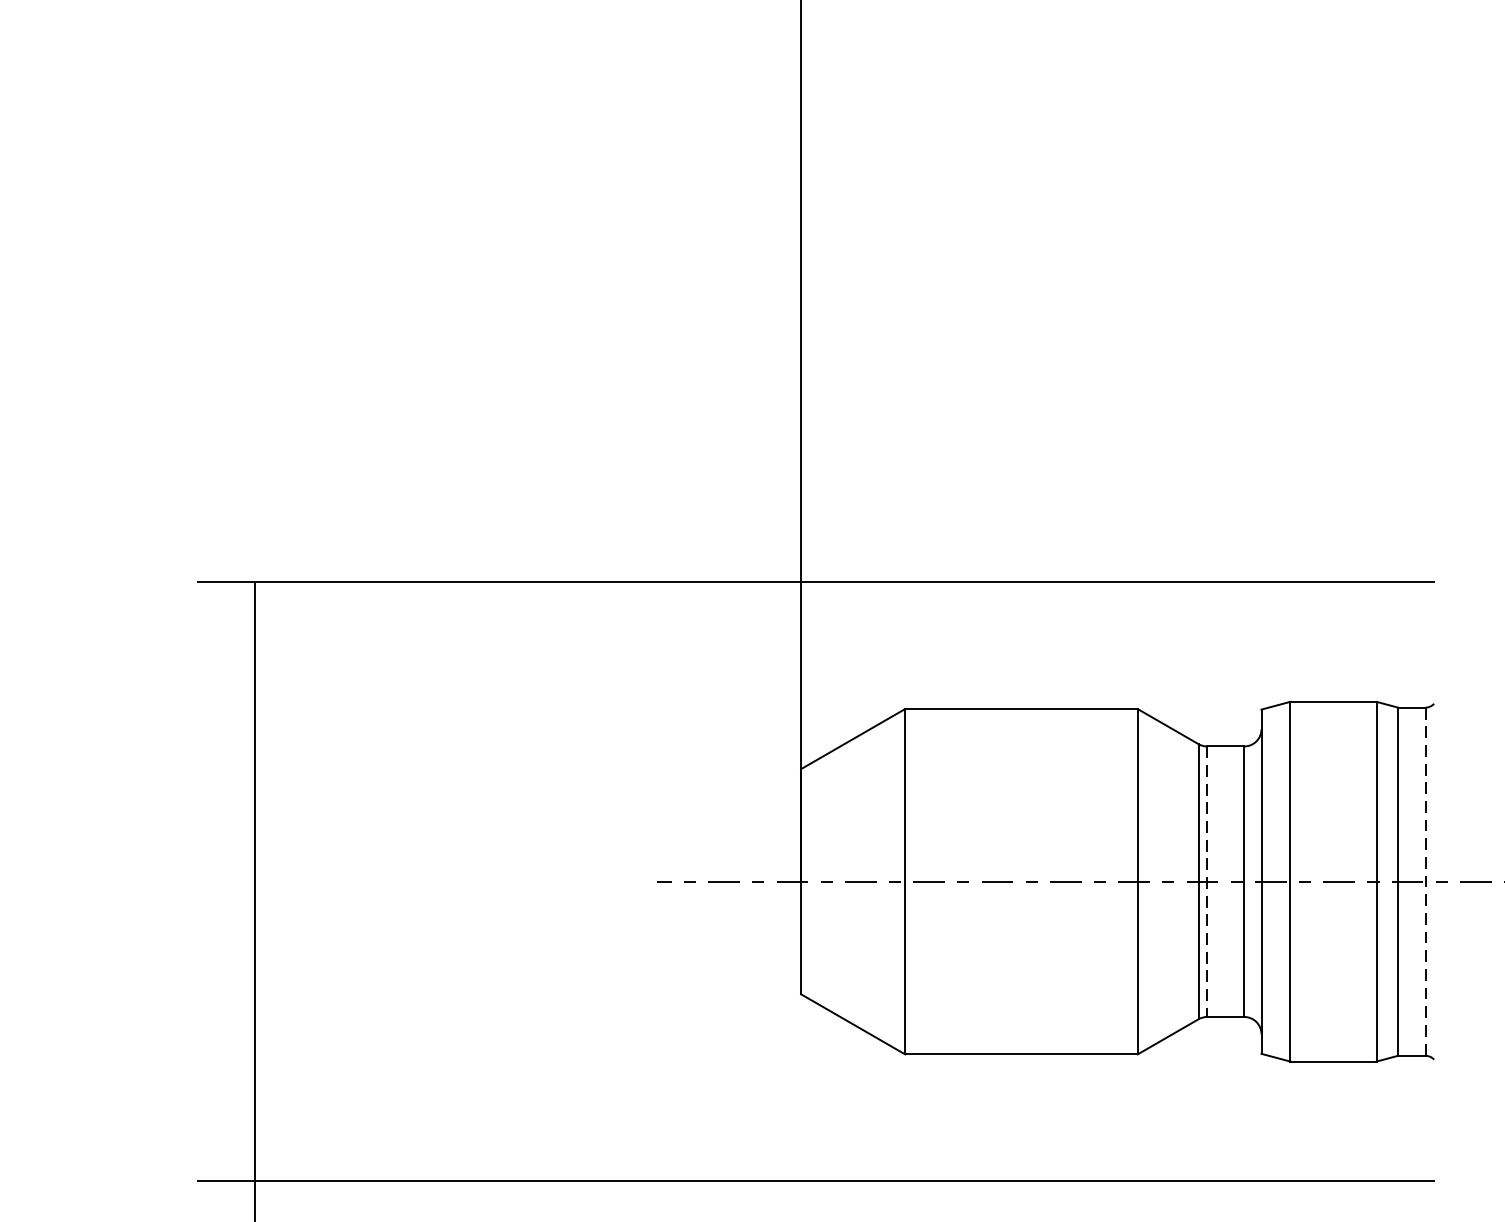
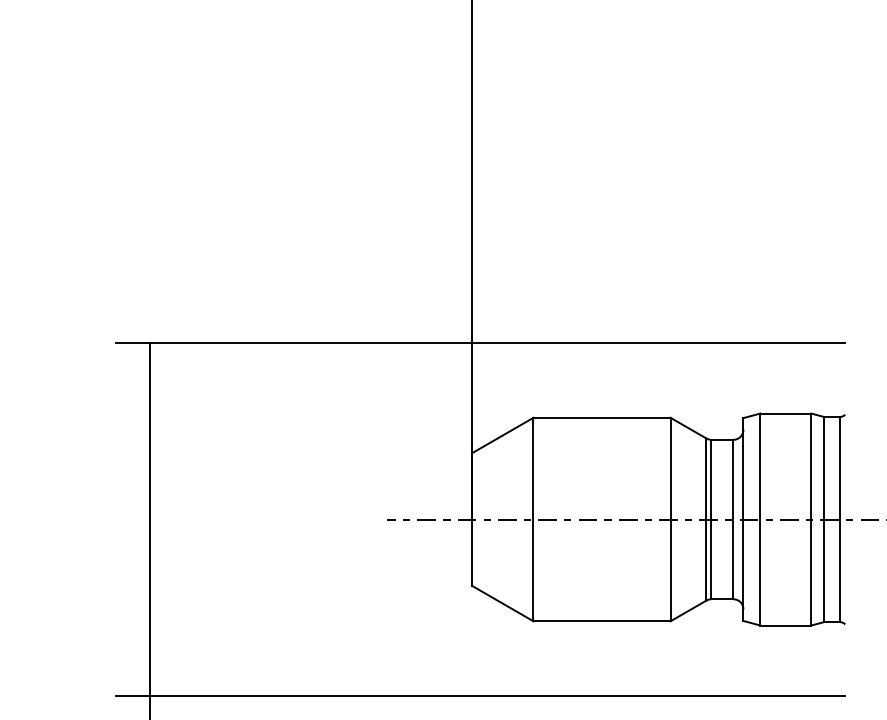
line: (1207, 881) -> (711, 519), dashed -> solid
line: (1426, 881) -> (840, 519), dashed -> solid

